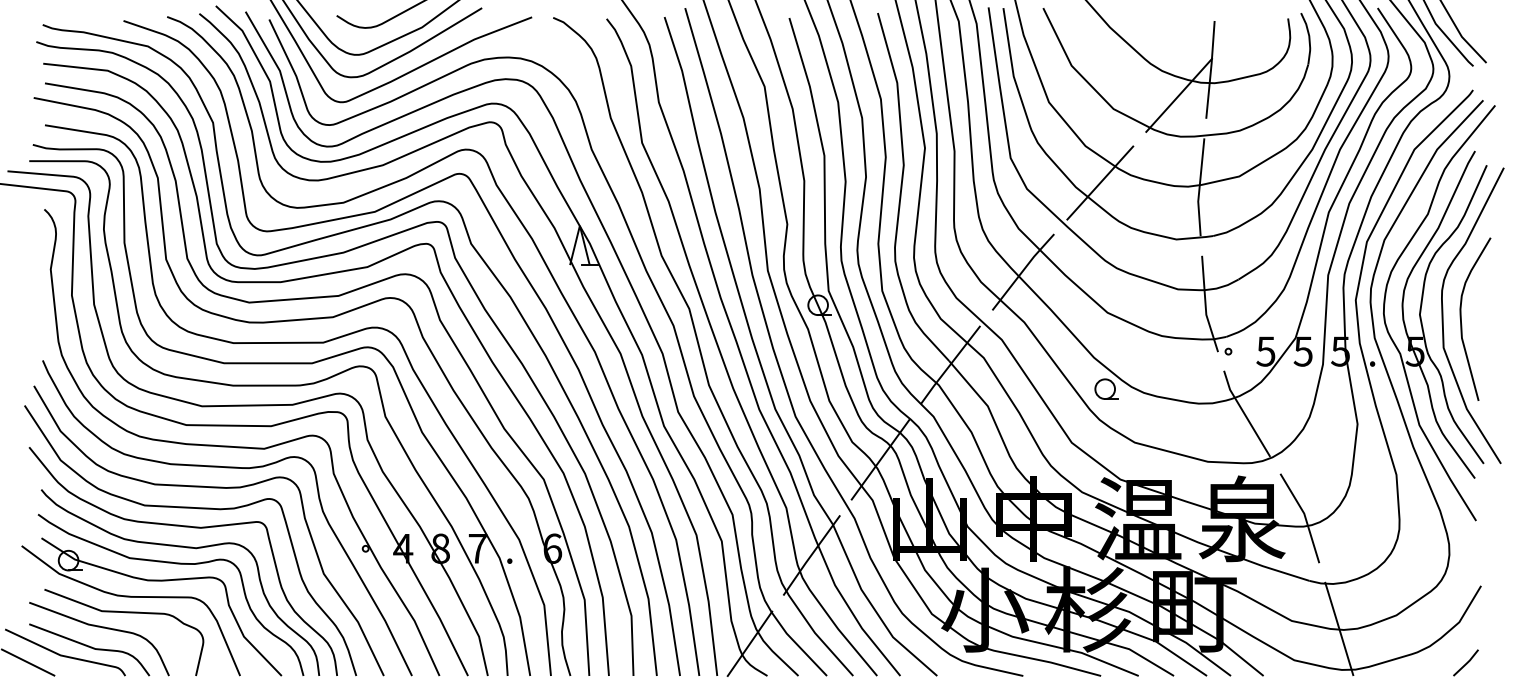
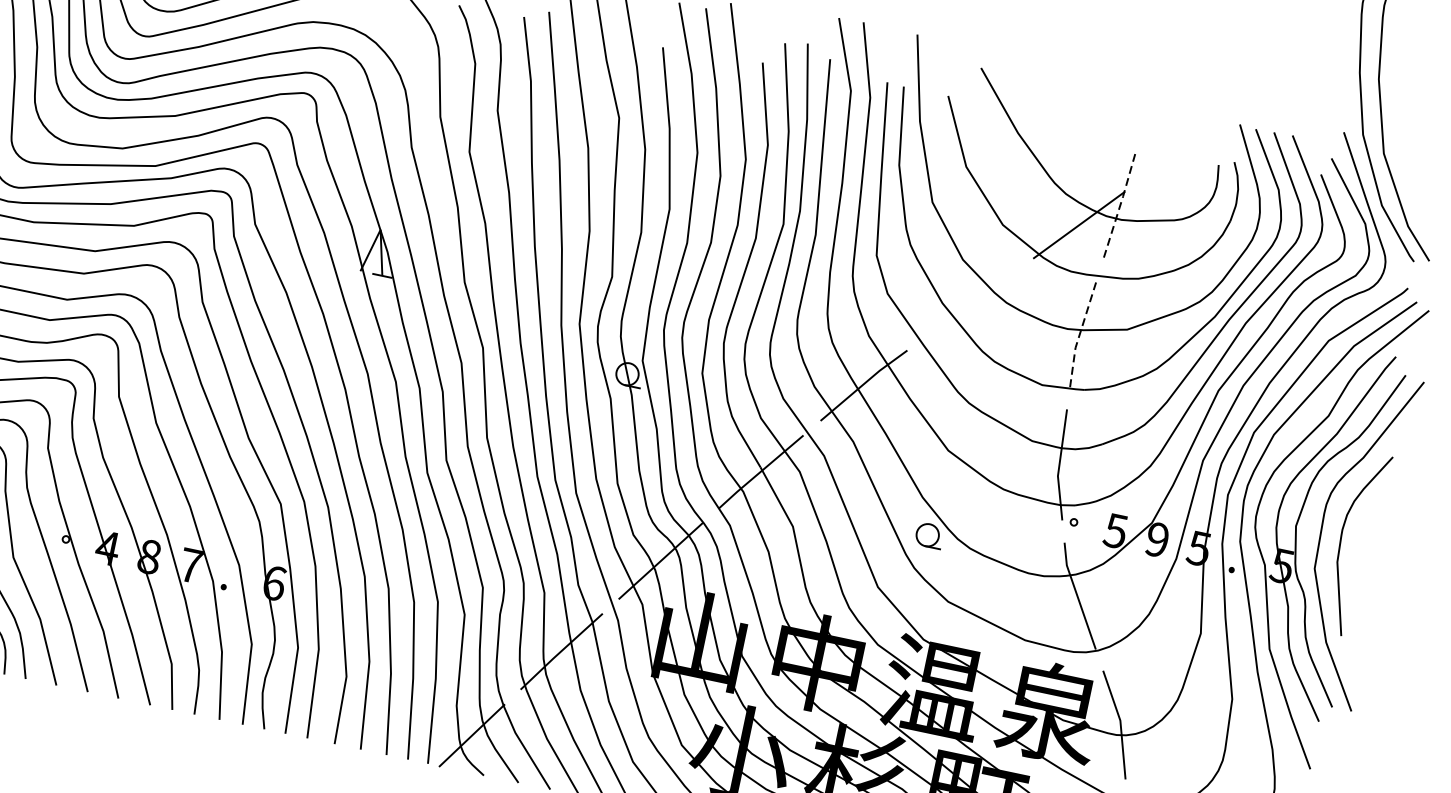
line: (1211, 68) -> (1121, 202), solid -> dashed
line: (1100, 182) -> (971, 303), removed
line: (1199, 187) -> (1080, 332), solid -> dashed
text: (1302, 351) -> (1156, 539), 5 -> 9

